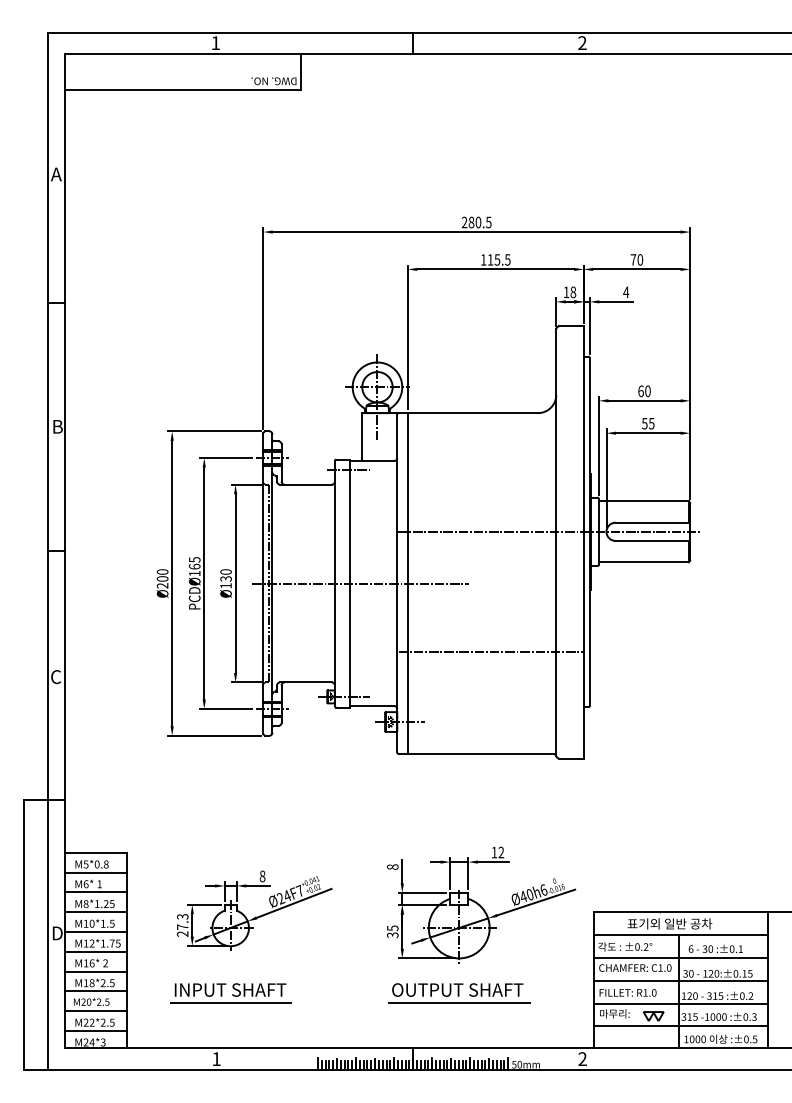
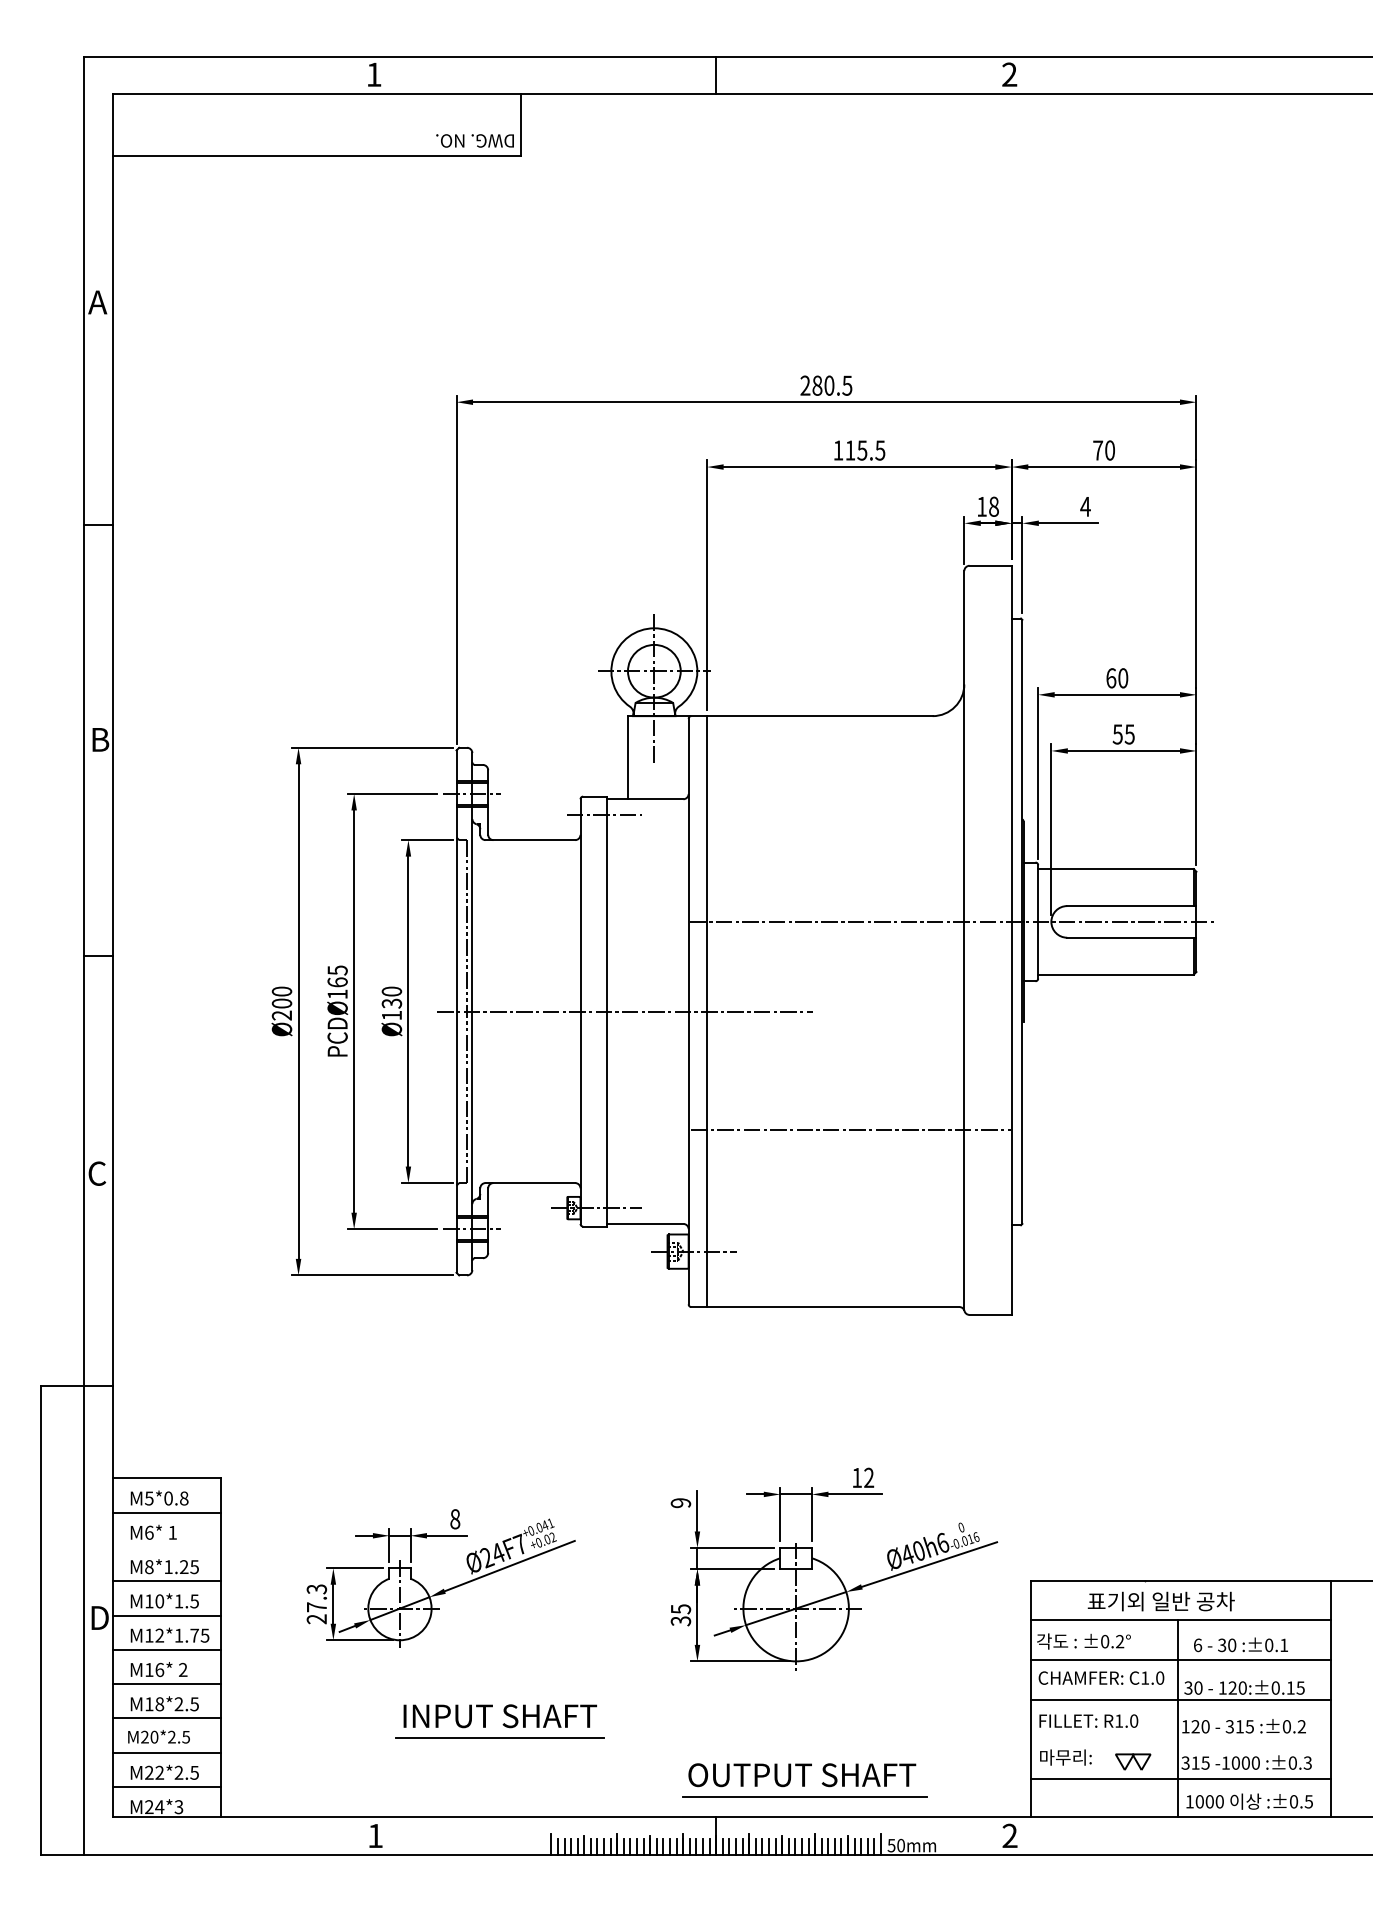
text: (392, 866) -> (680, 1502), 8 -> 9
line: (96, 892) -> (167, 1547), removed
part: (230, 993) -> (500, 1722), moved
part: (459, 993) -> (805, 1781), moved
line: (681, 1003) -> (1181, 1739), removed

